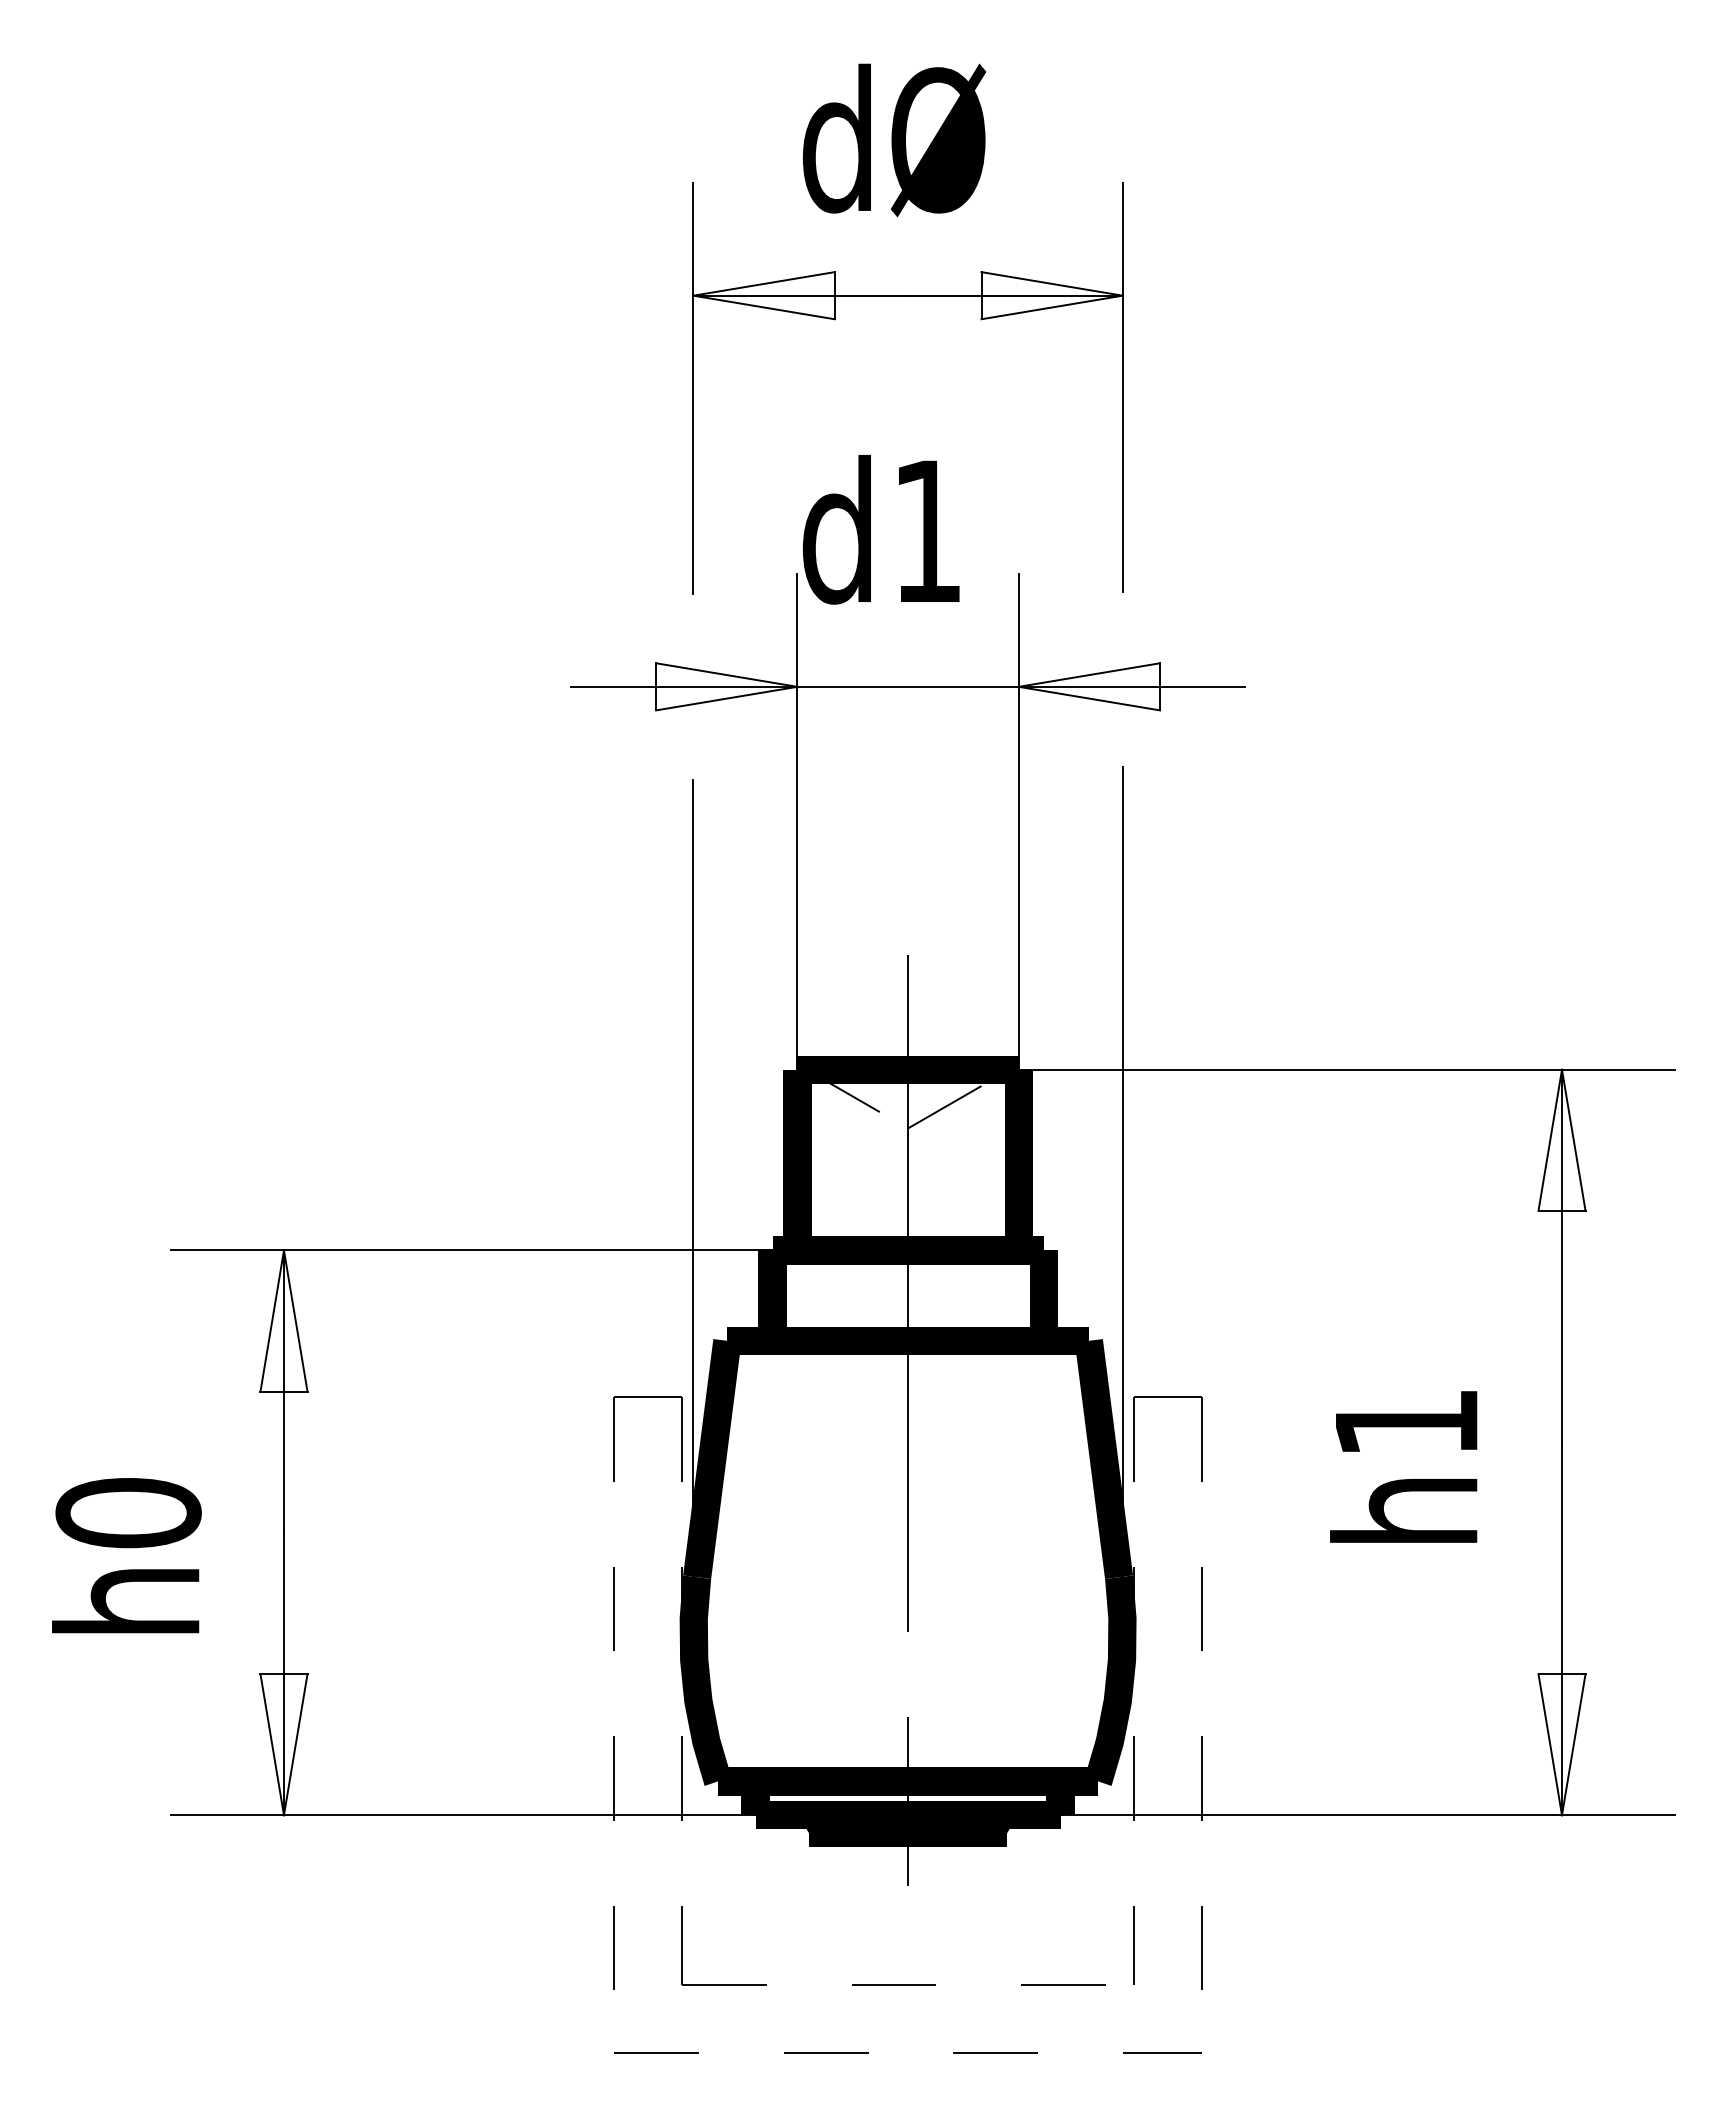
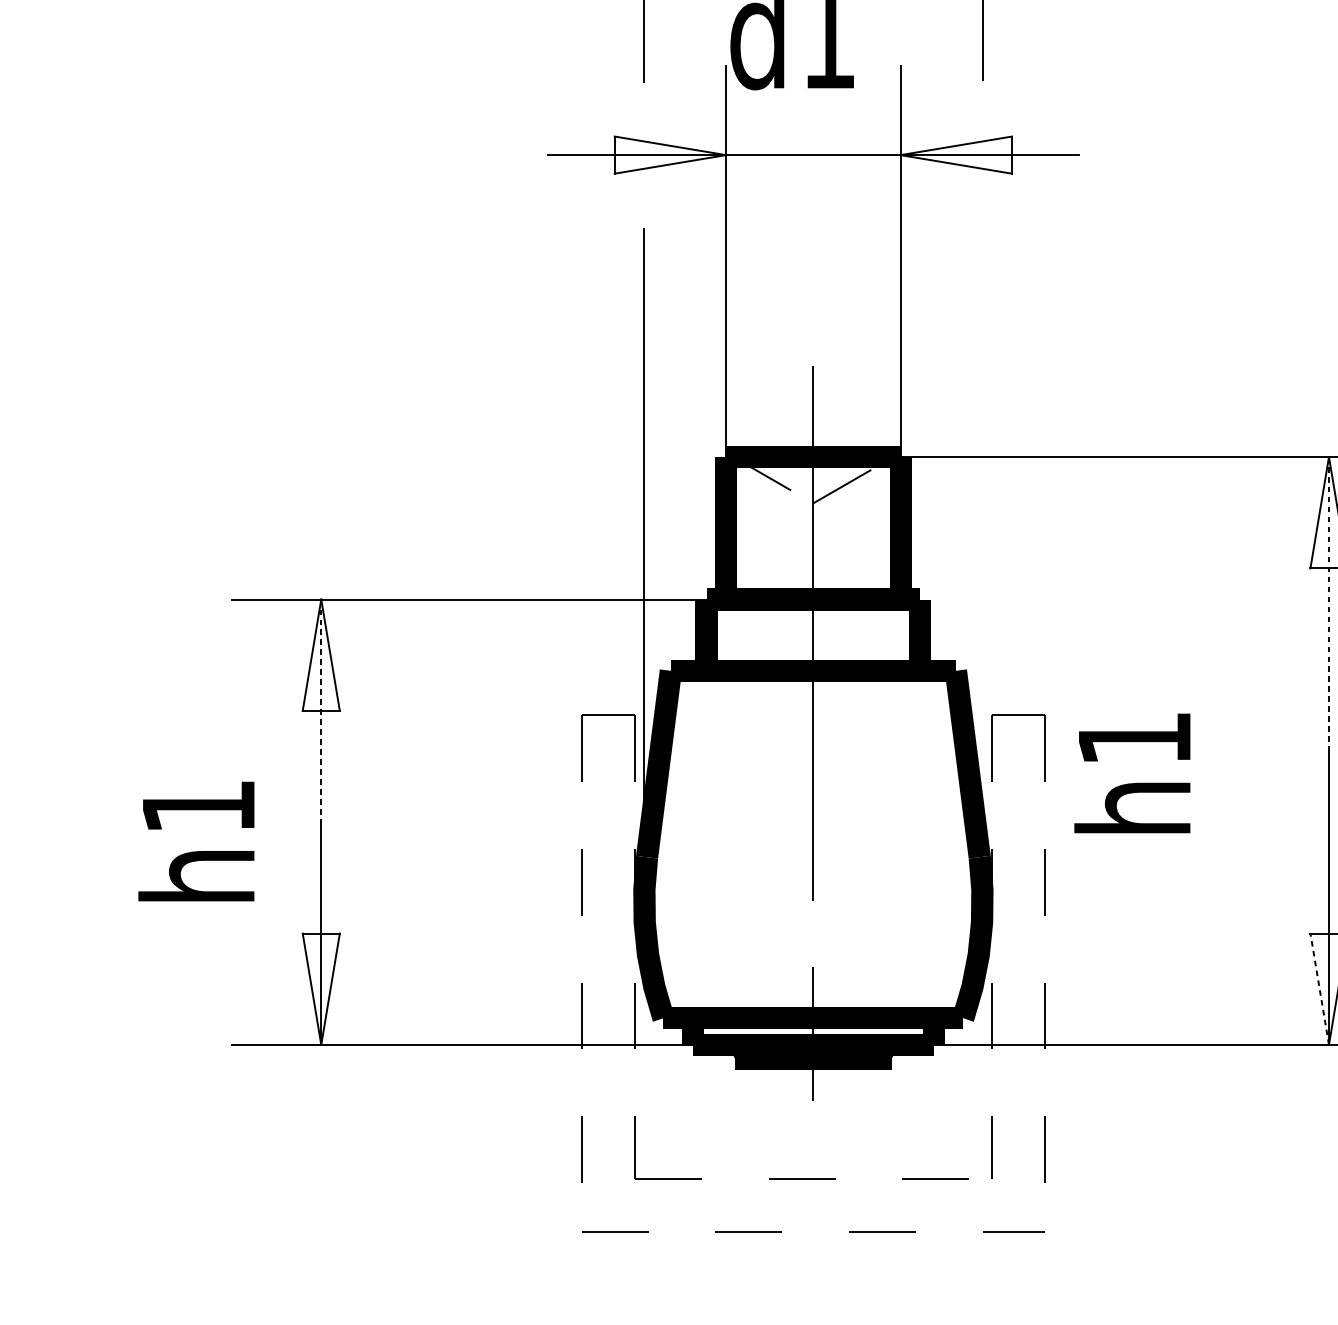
line: (1122, 1200) -> (982, 560), removed
line: (1561, 1256) -> (1328, 604), solid -> dashed
line: (283, 1392) -> (320, 711), solid -> dashed
text: (1403, 1466) -> (1132, 773), moved
text: (128, 1513) -> (198, 806), h0 -> h1
line: (1550, 1744) -> (1319, 989), solid -> dashed

